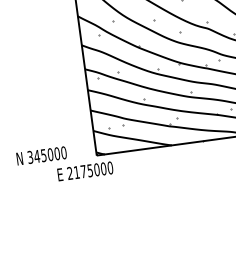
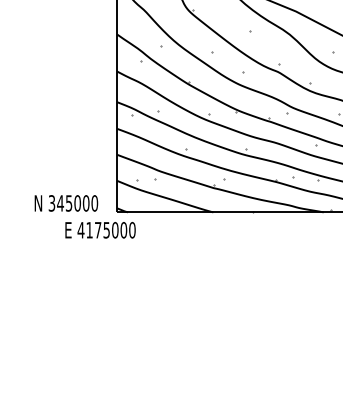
text: (41, 155) -> (66, 203), moved
text: (69, 172) -> (80, 229), 2175000 -> 4175000

